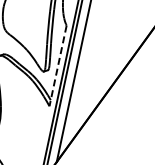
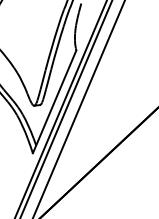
line: (57, 66) -> (53, 102), dashed -> solid

